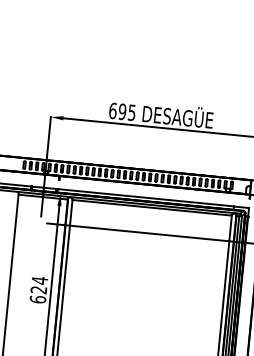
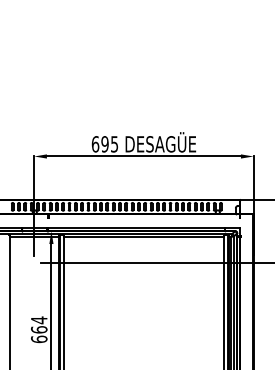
text: (39, 289) -> (39, 329), 624 -> 664

